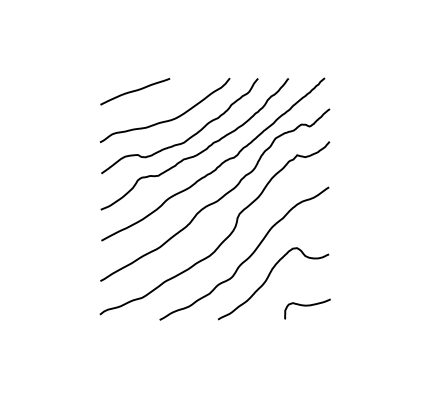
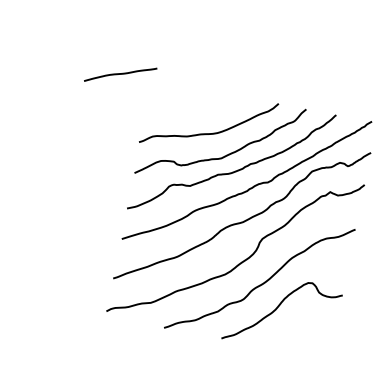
curve: (135, 91) -> (120, 74), moved
curve: (307, 306) -> (311, 342), removed

